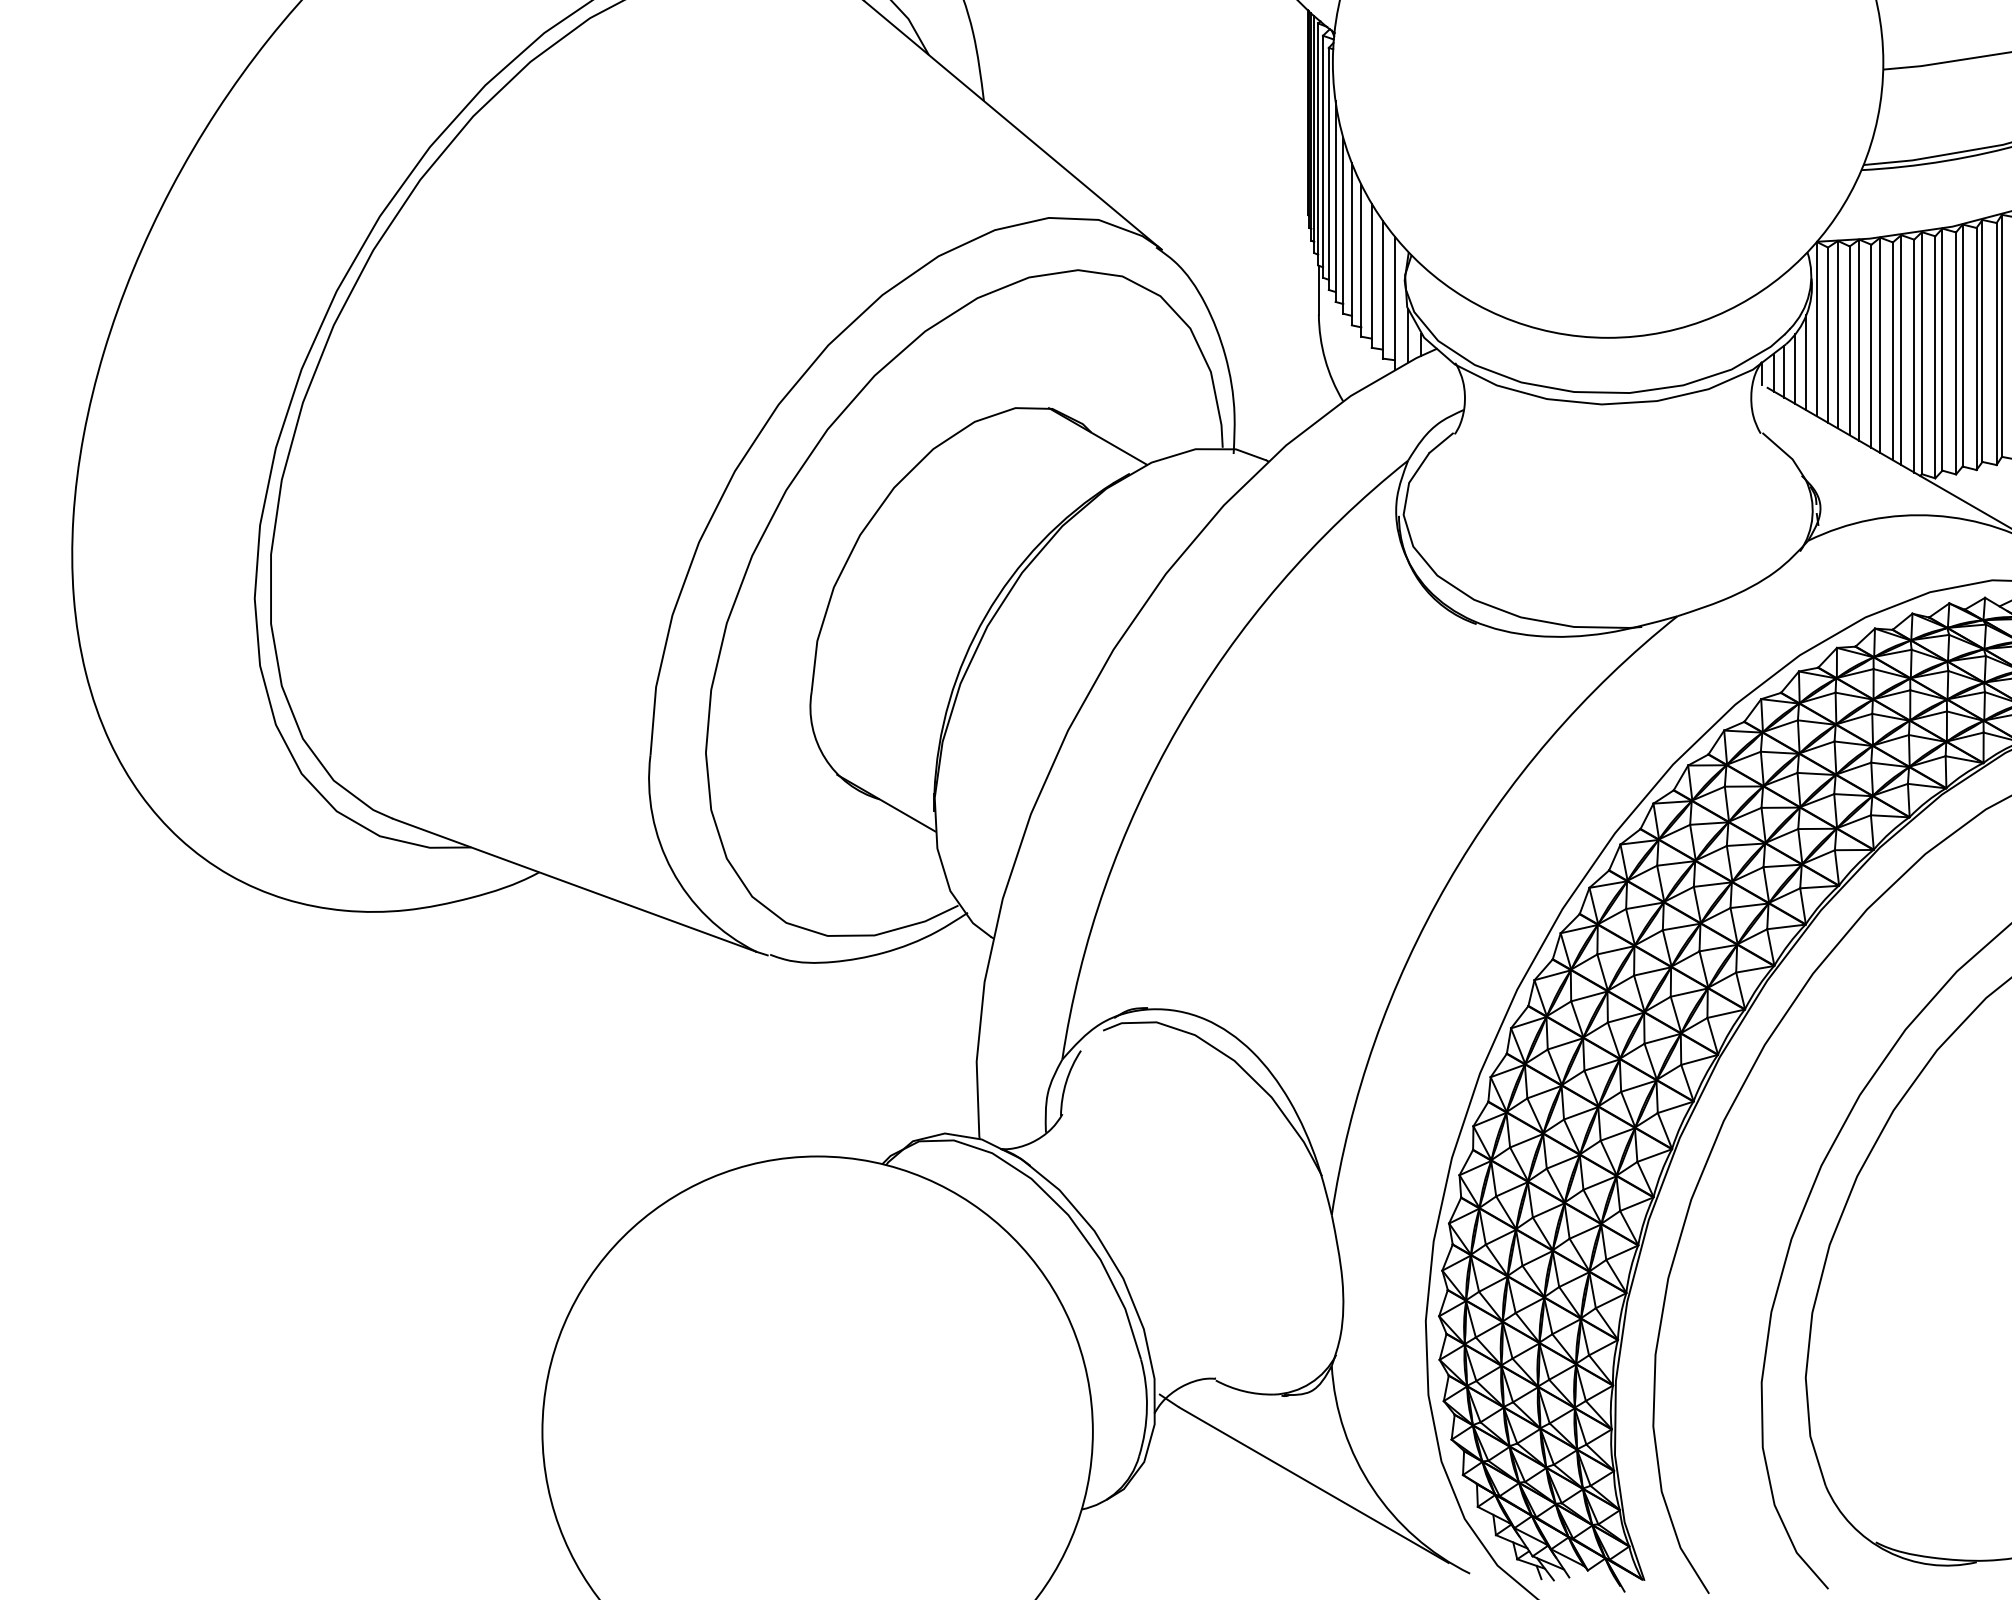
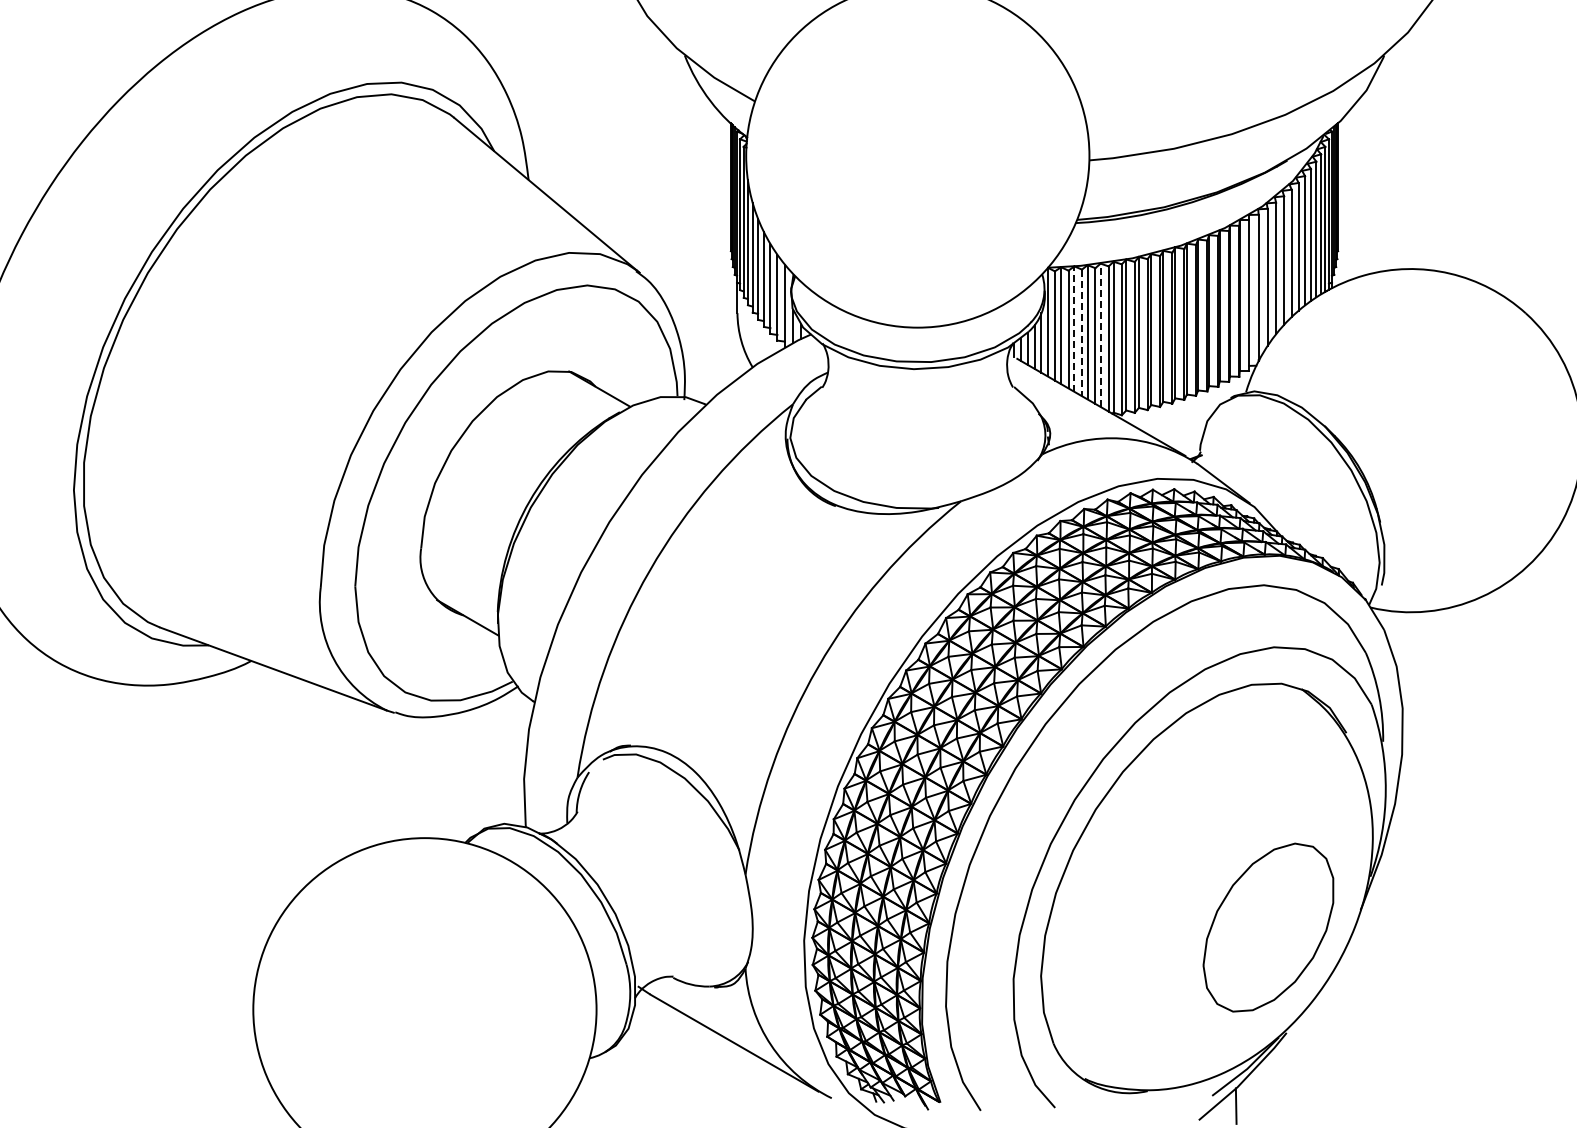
line: (1859, 340) -> (1074, 329), solid -> dashed
line: (1872, 347) -> (1082, 333), solid -> dashed
line: (1901, 350) -> (1100, 335), solid -> dashed

